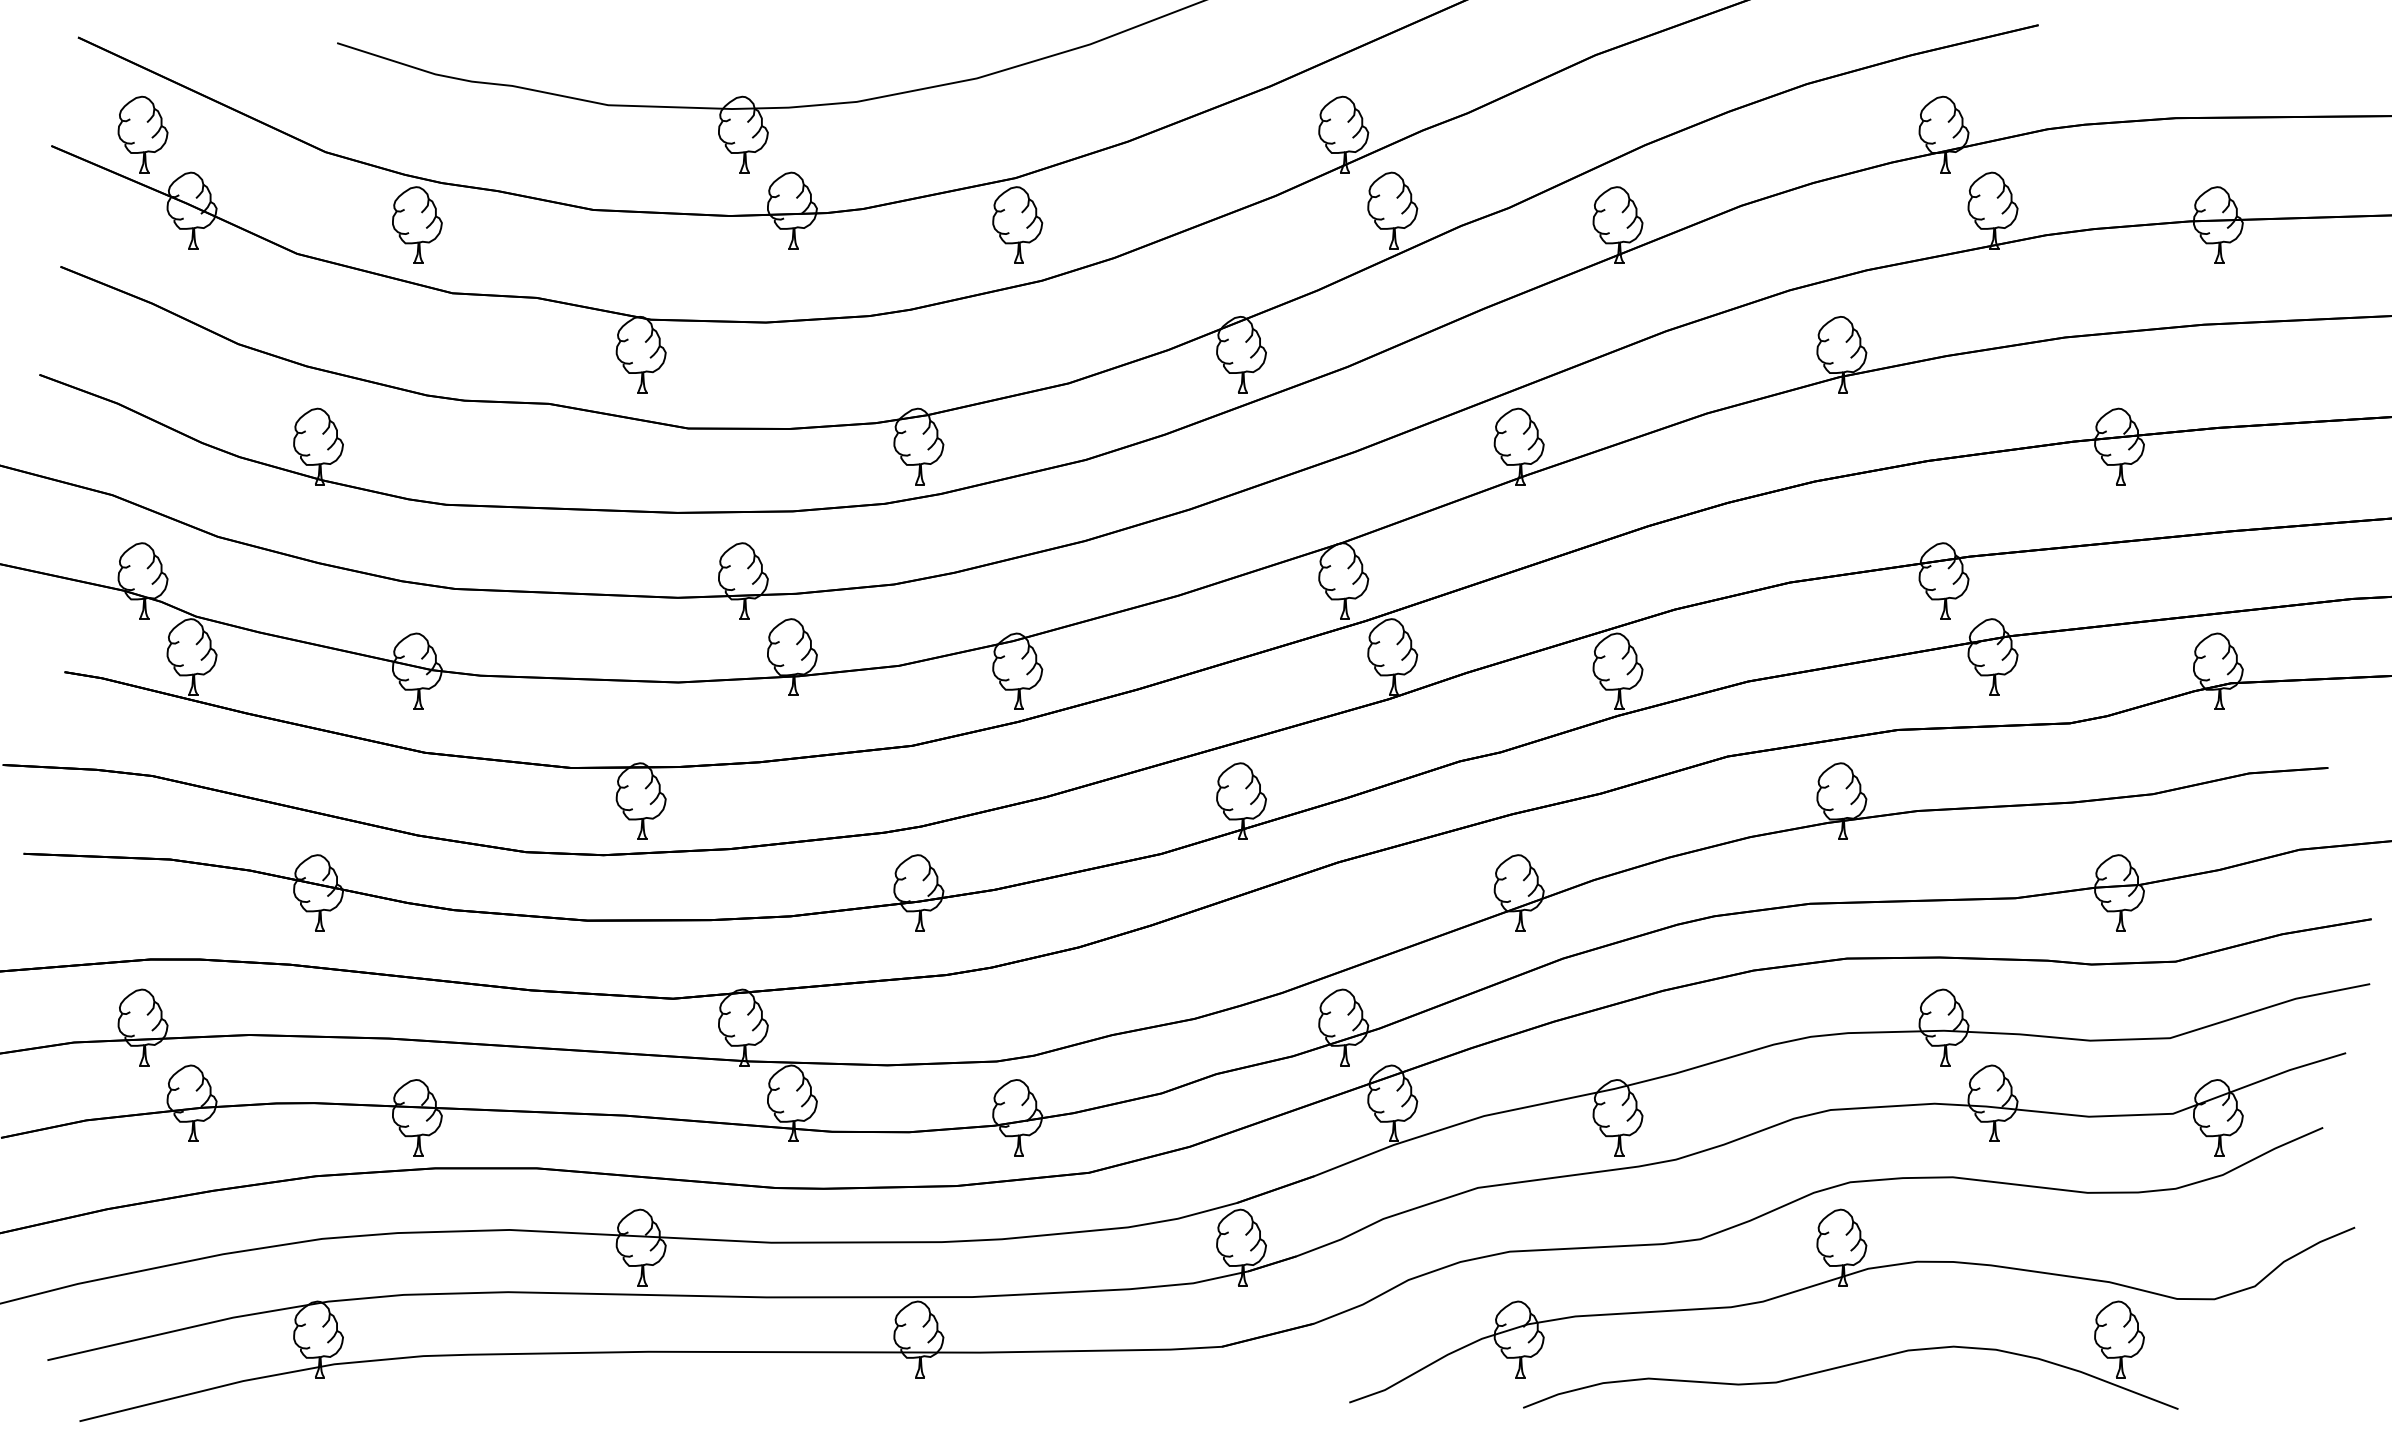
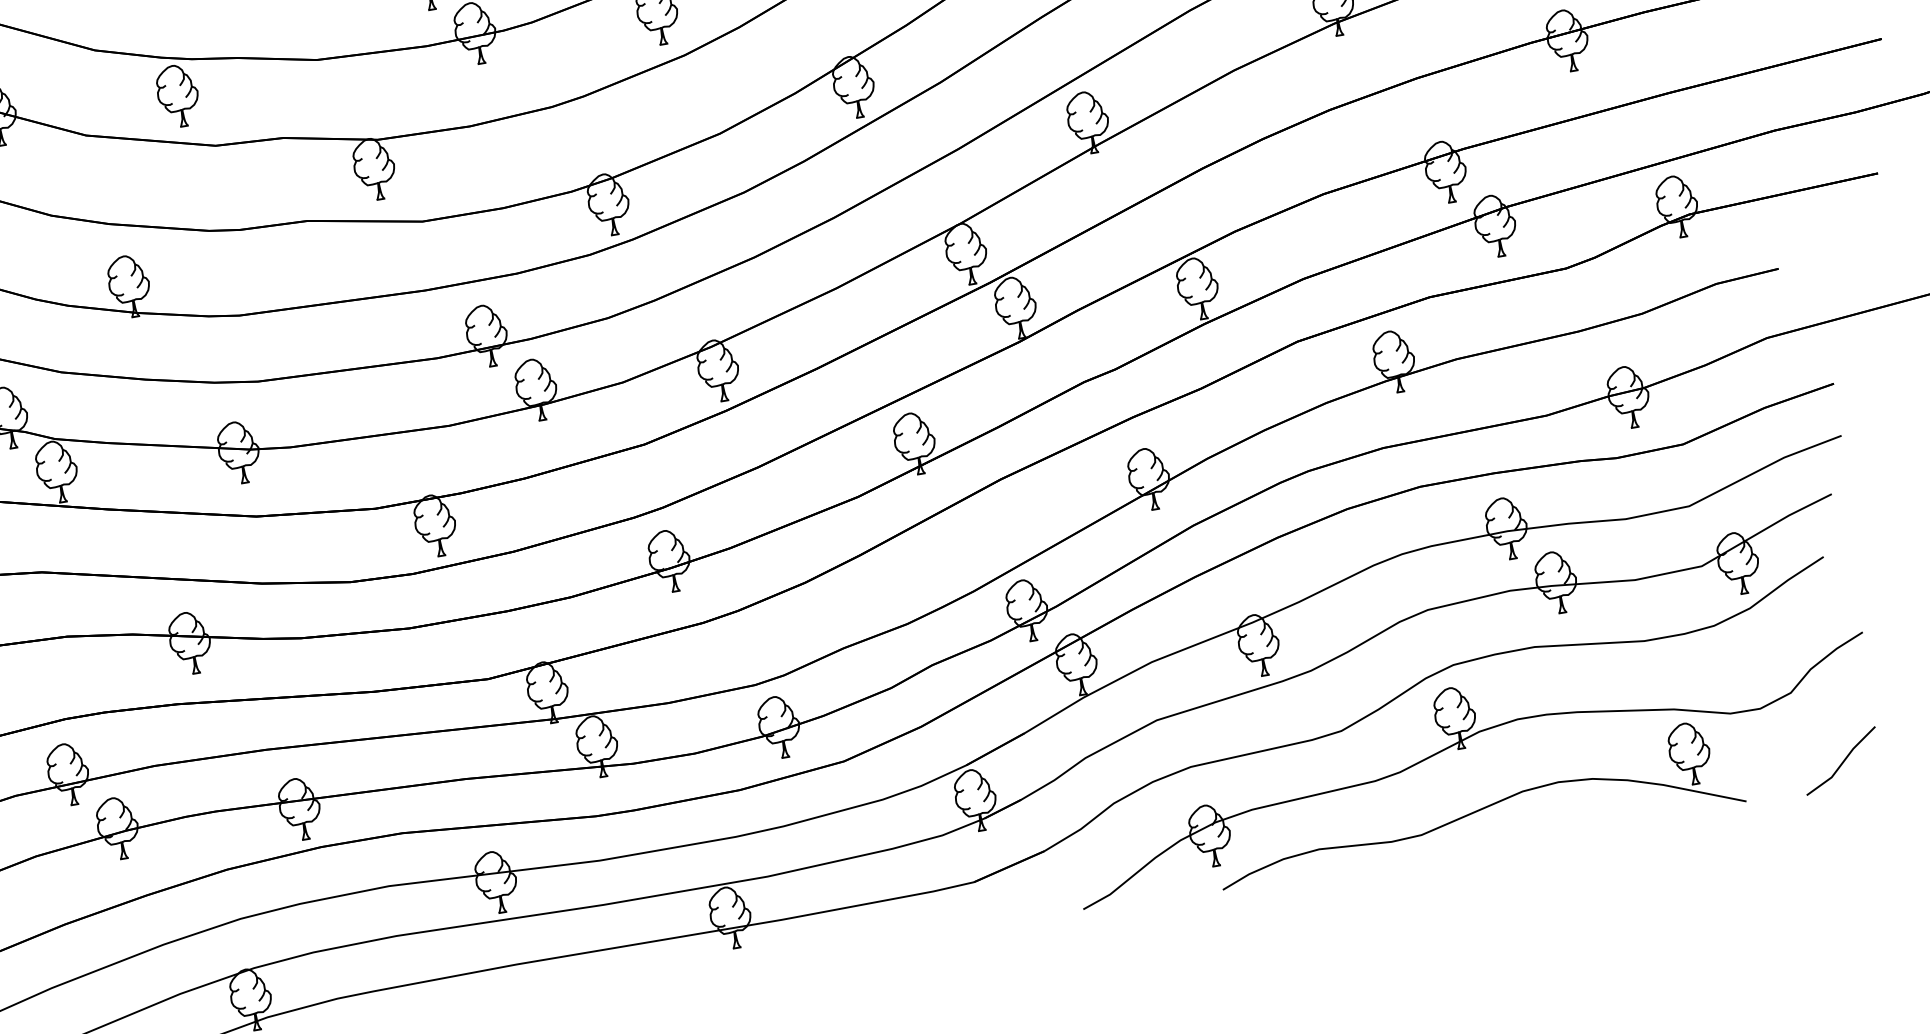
line: (2303, 1380) -> (1842, 761), added

